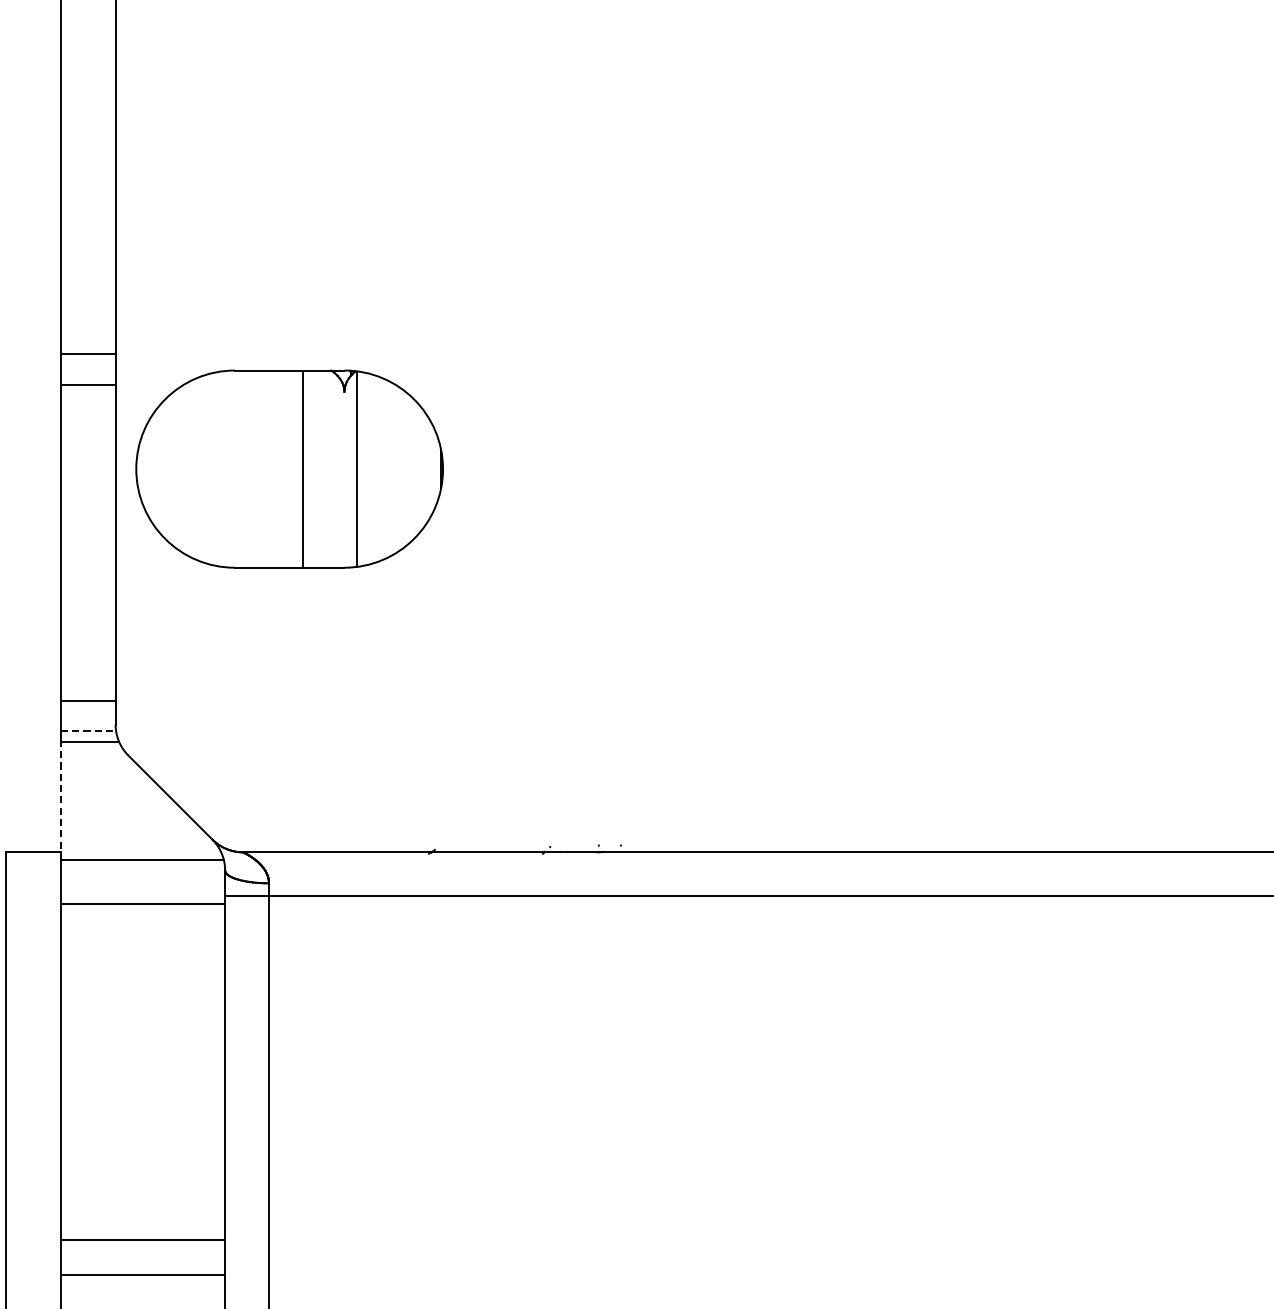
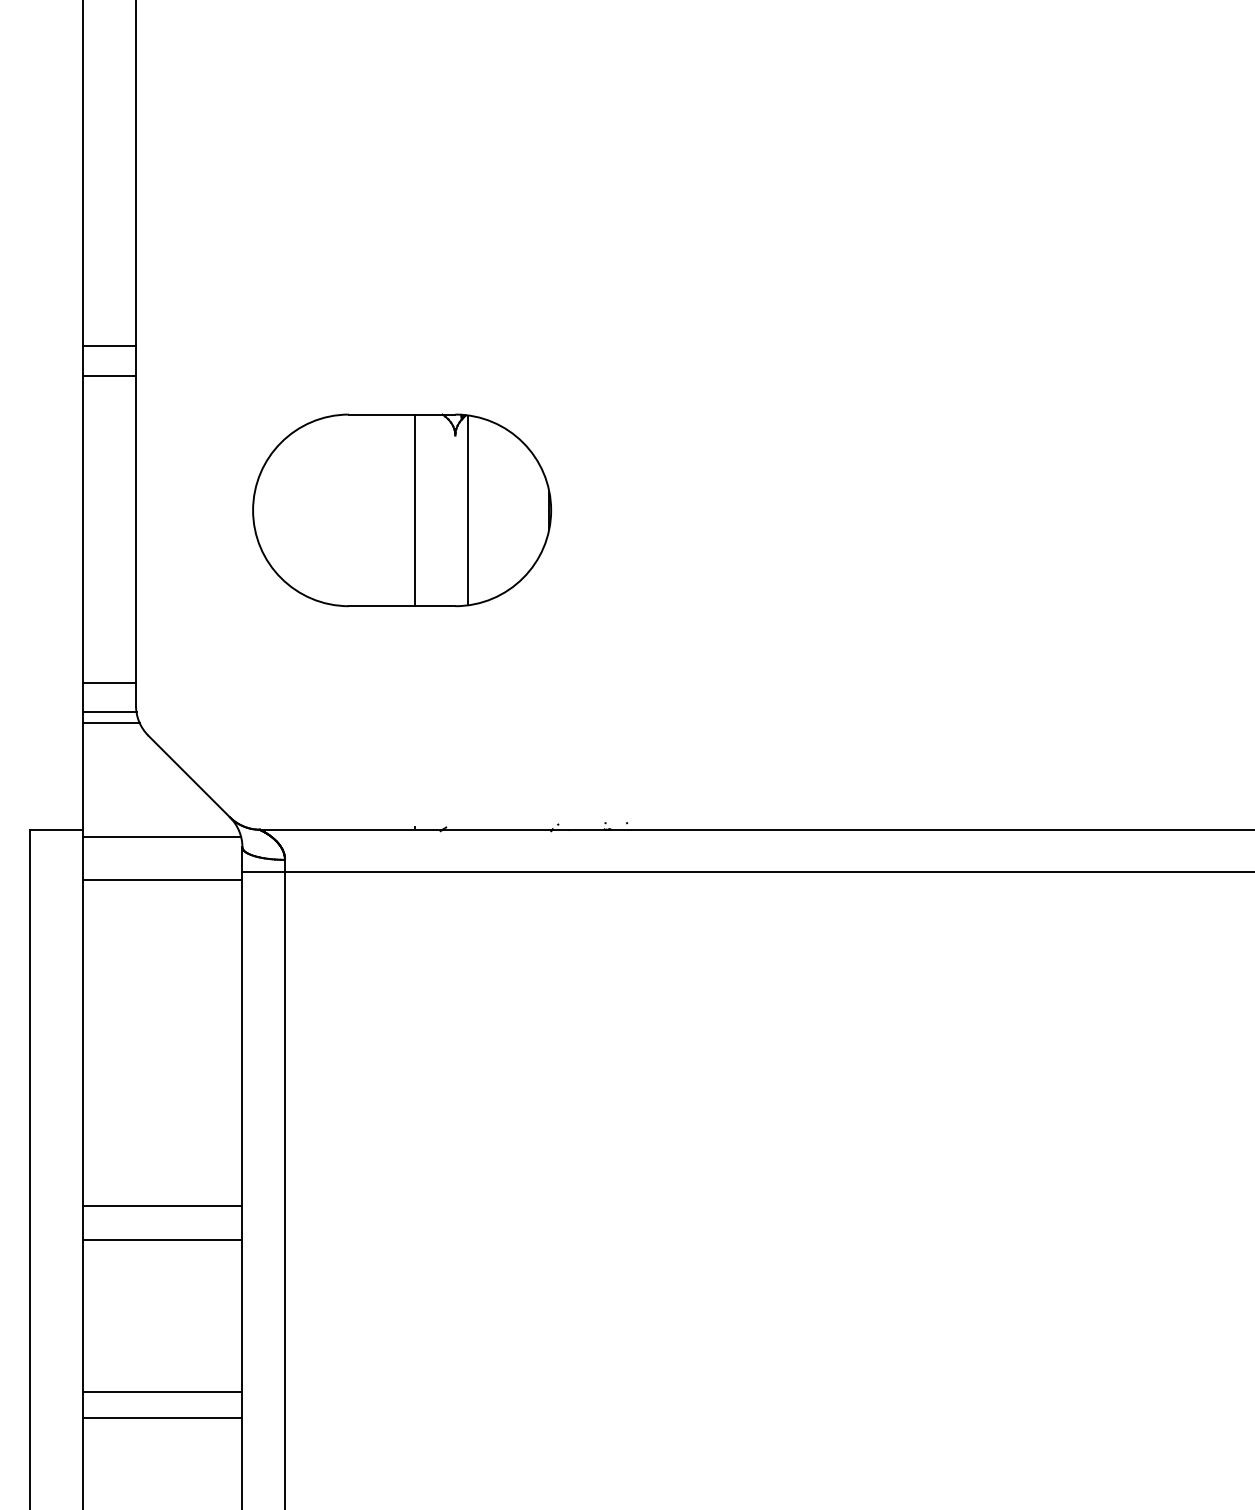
part: (290, 469) -> (402, 510), moved
line: (88, 730) -> (109, 711), dashed -> solid
line: (60, 800) -> (82, 779), dashed -> solid

